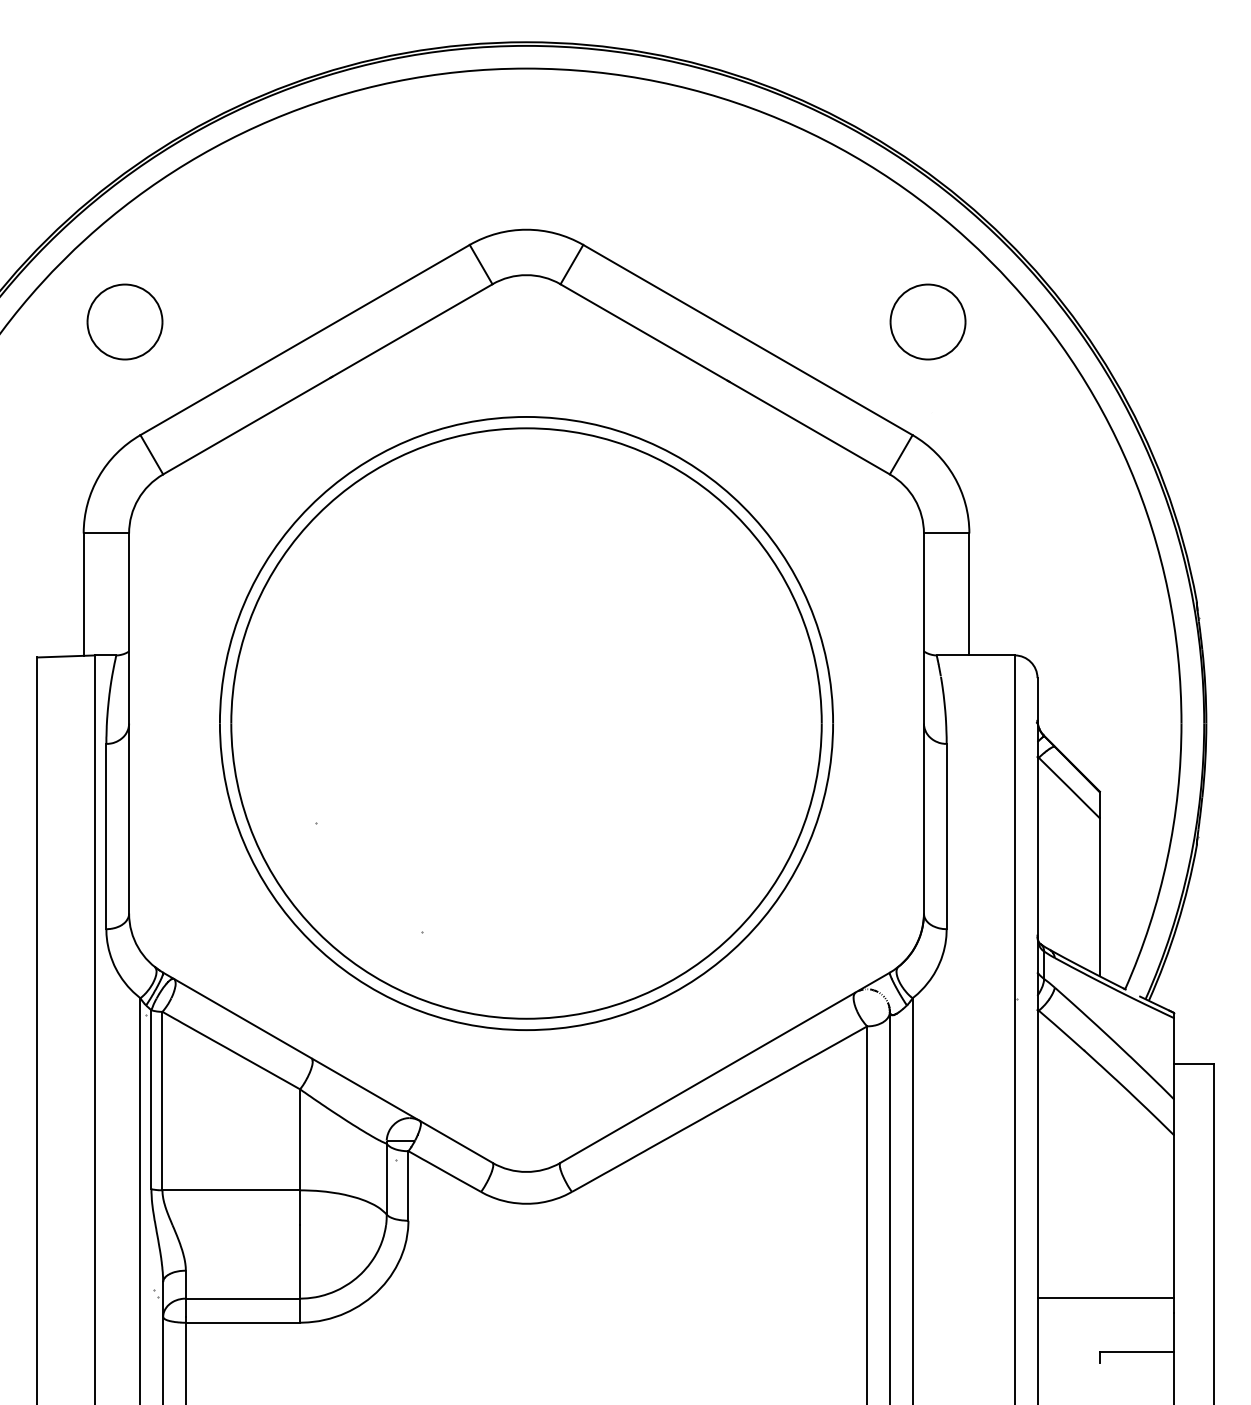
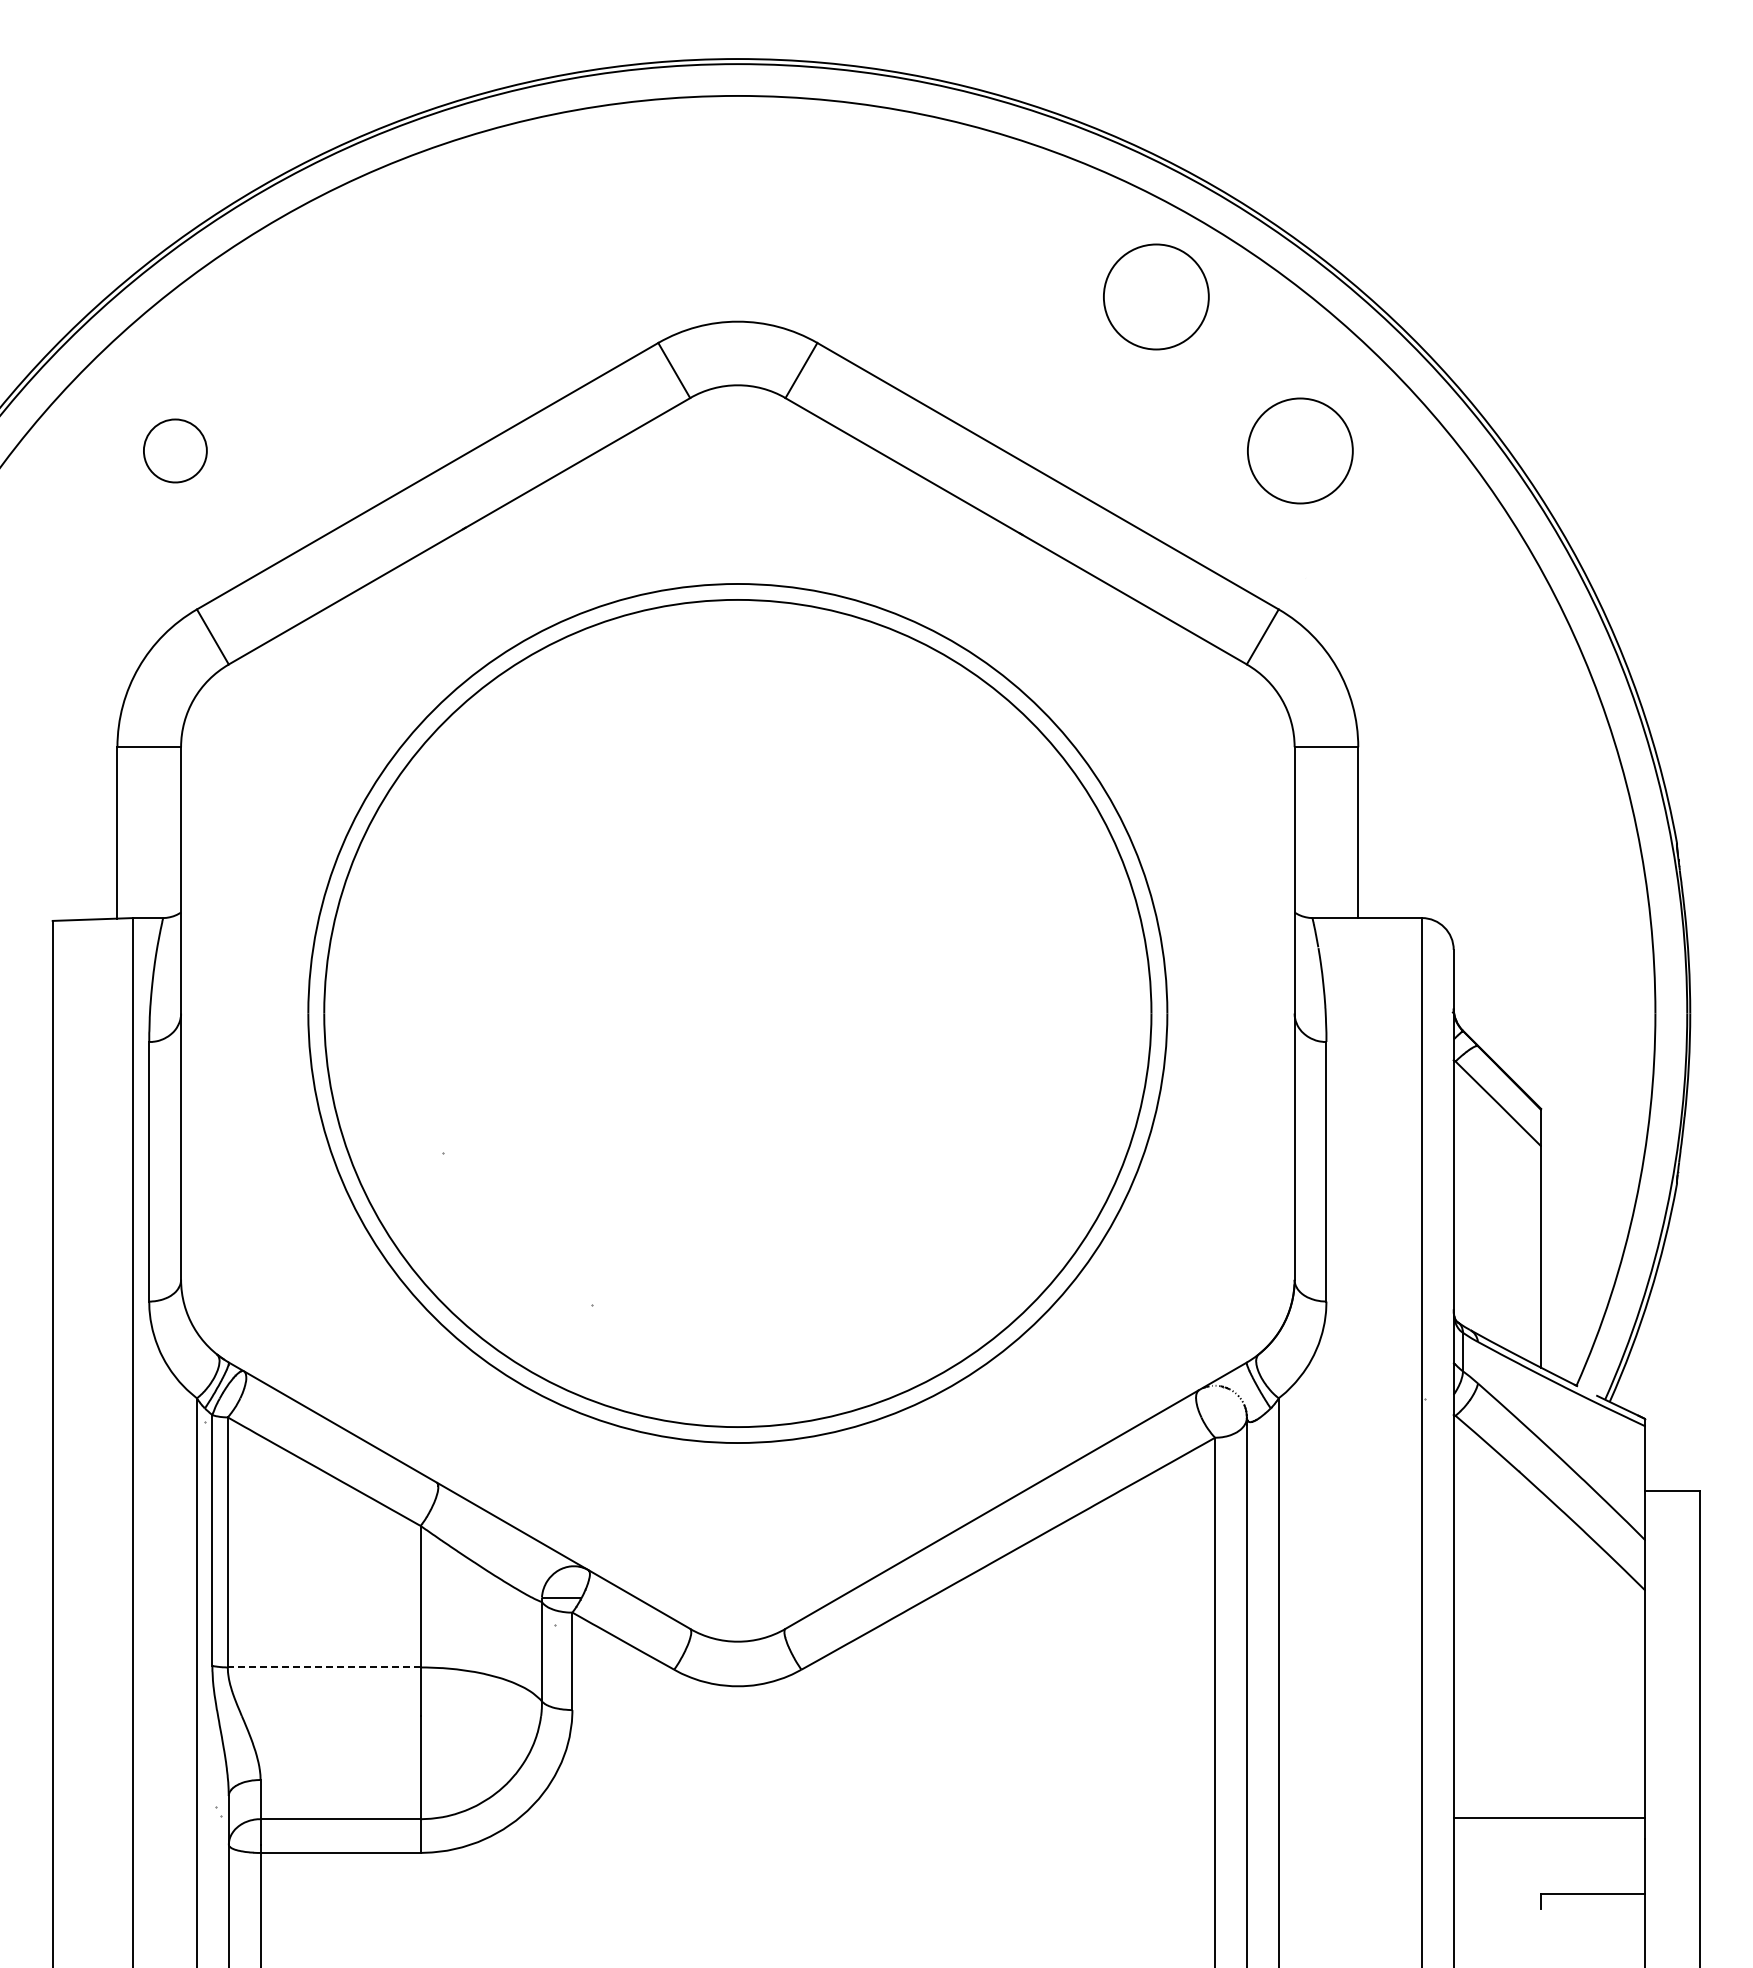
part: (825, 211) -> (1156, 296), added
part: (125, 321) -> (175, 450), size x0.6
line: (230, 1190) -> (323, 1667), solid -> dashed

